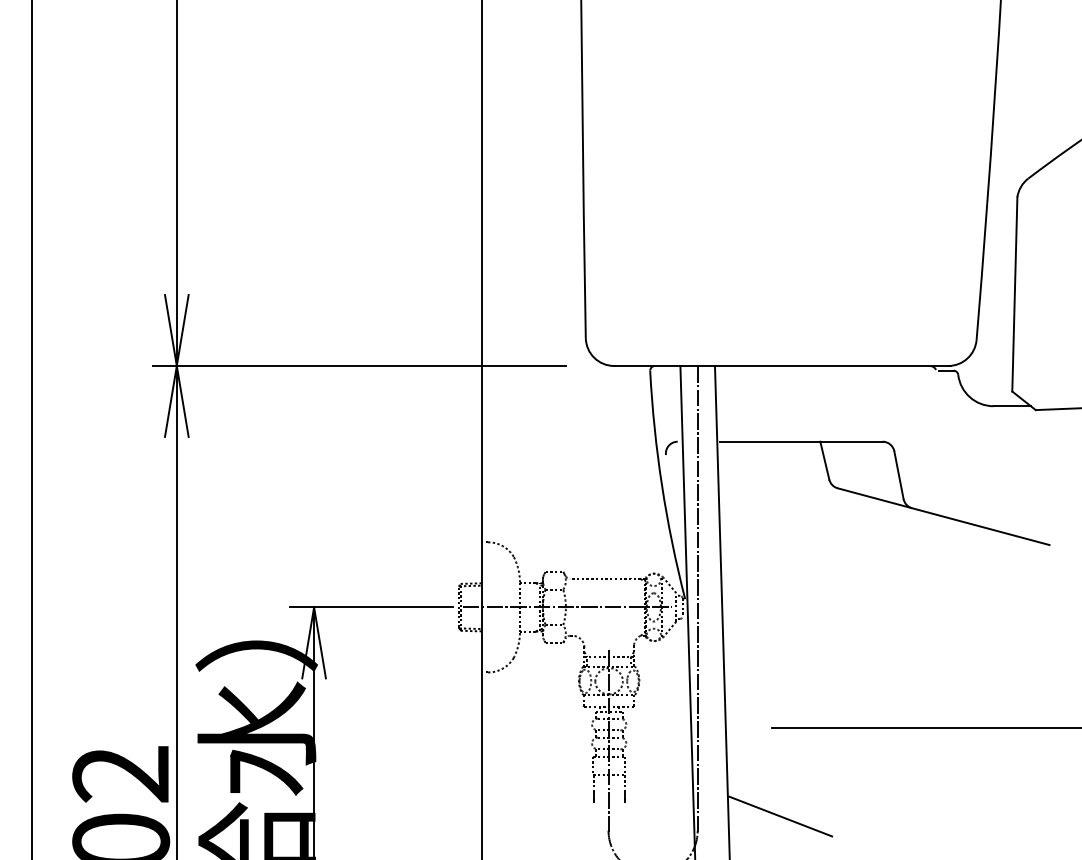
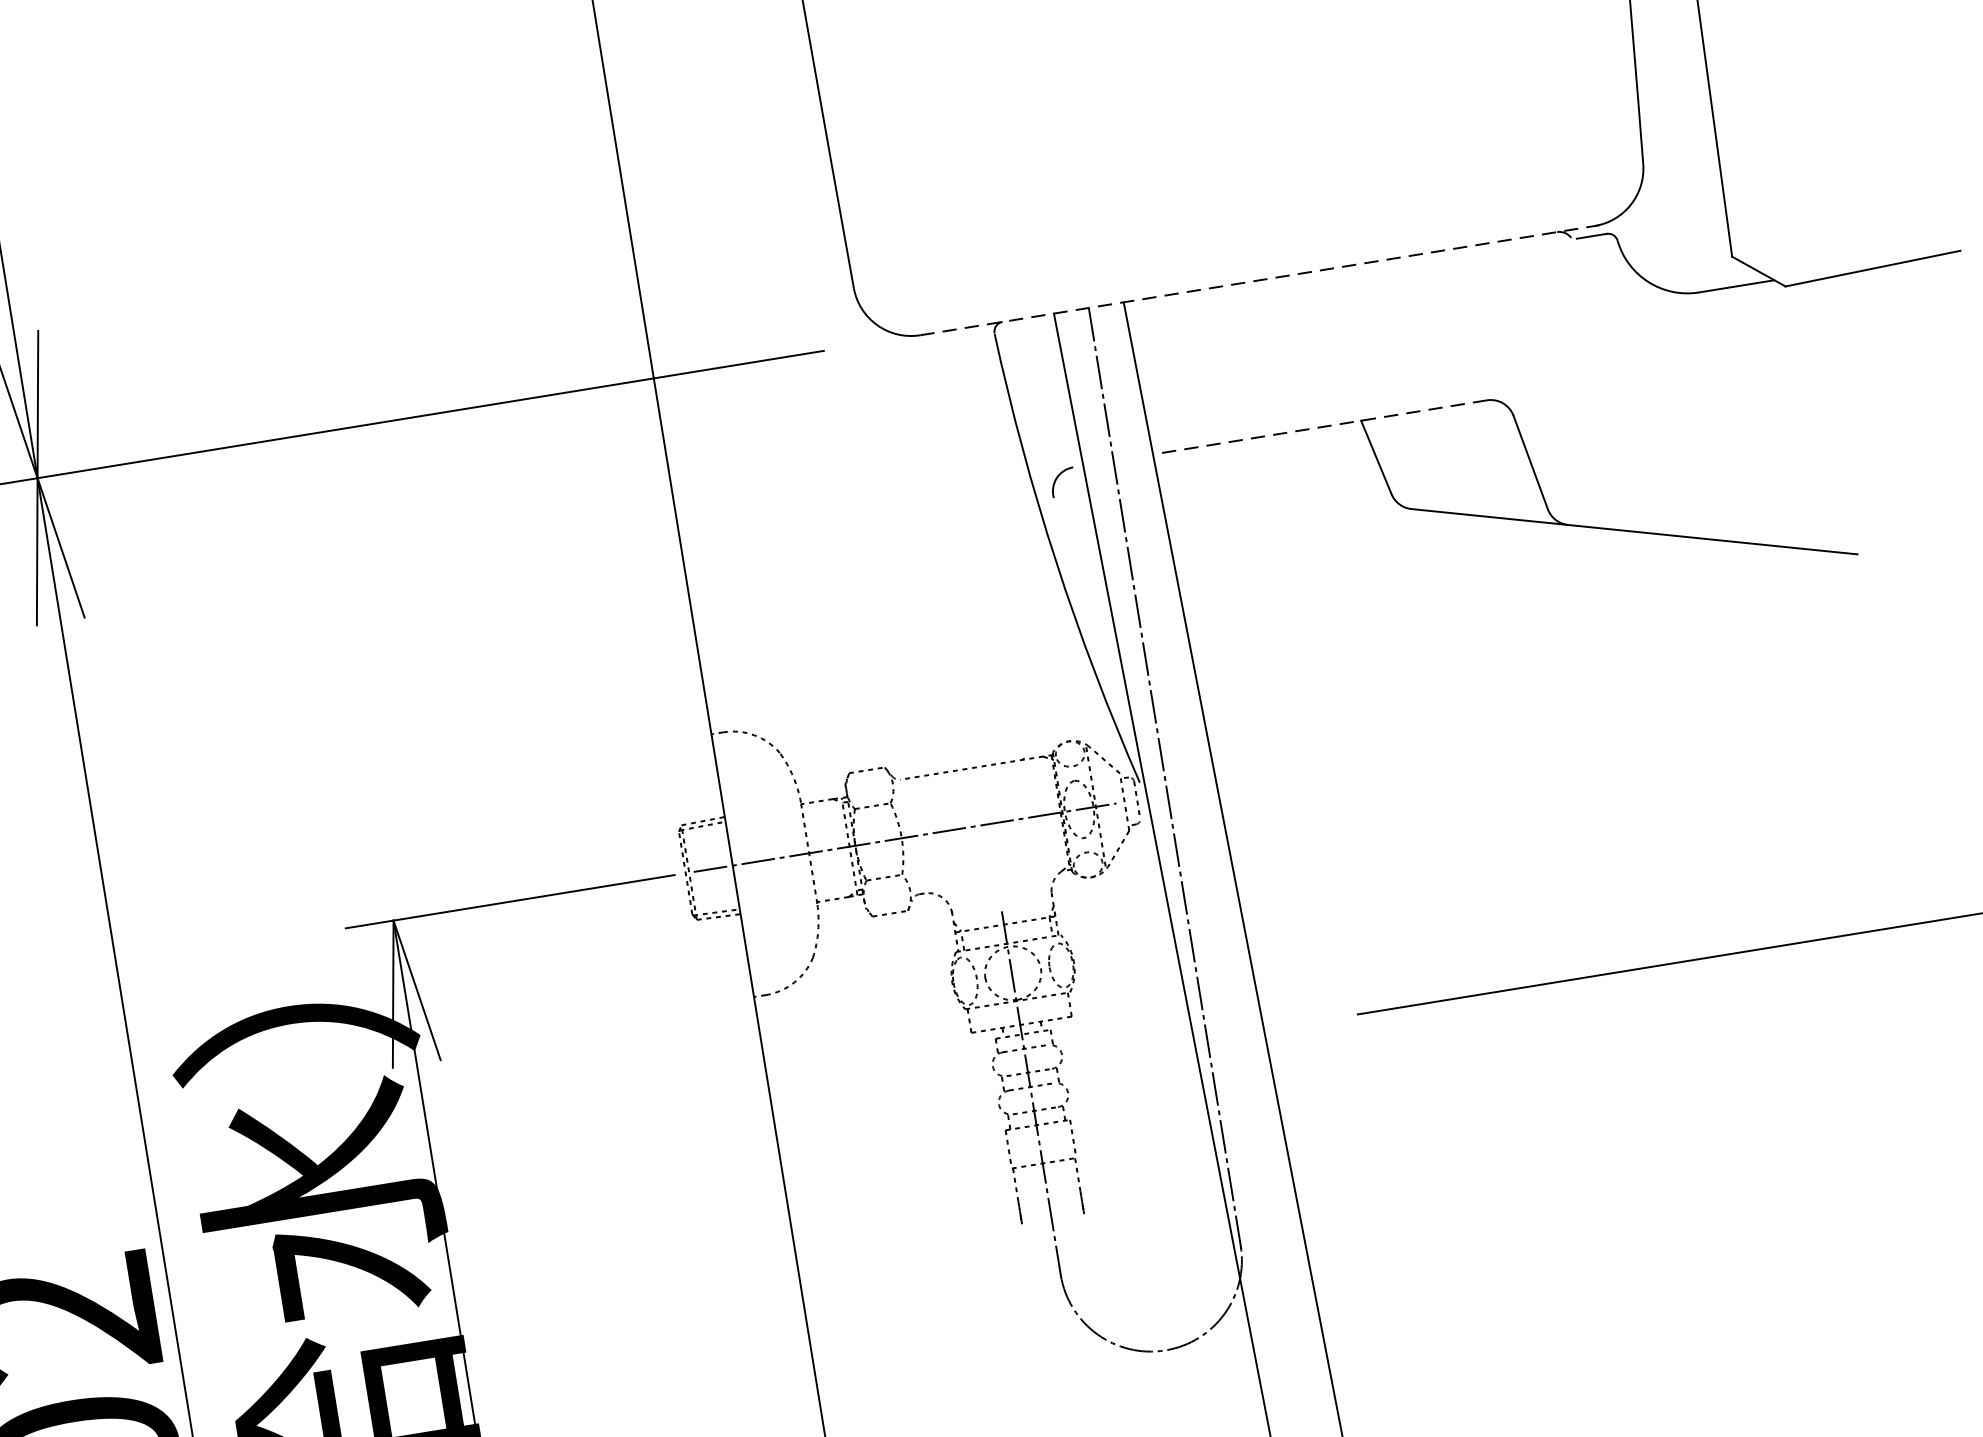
line: (782, 365) -> (1259, 279), solid -> dashed
line: (801, 441) -> (1323, 426), solid -> dashed
line: (780, 816) -> (1403, 1190), removed

